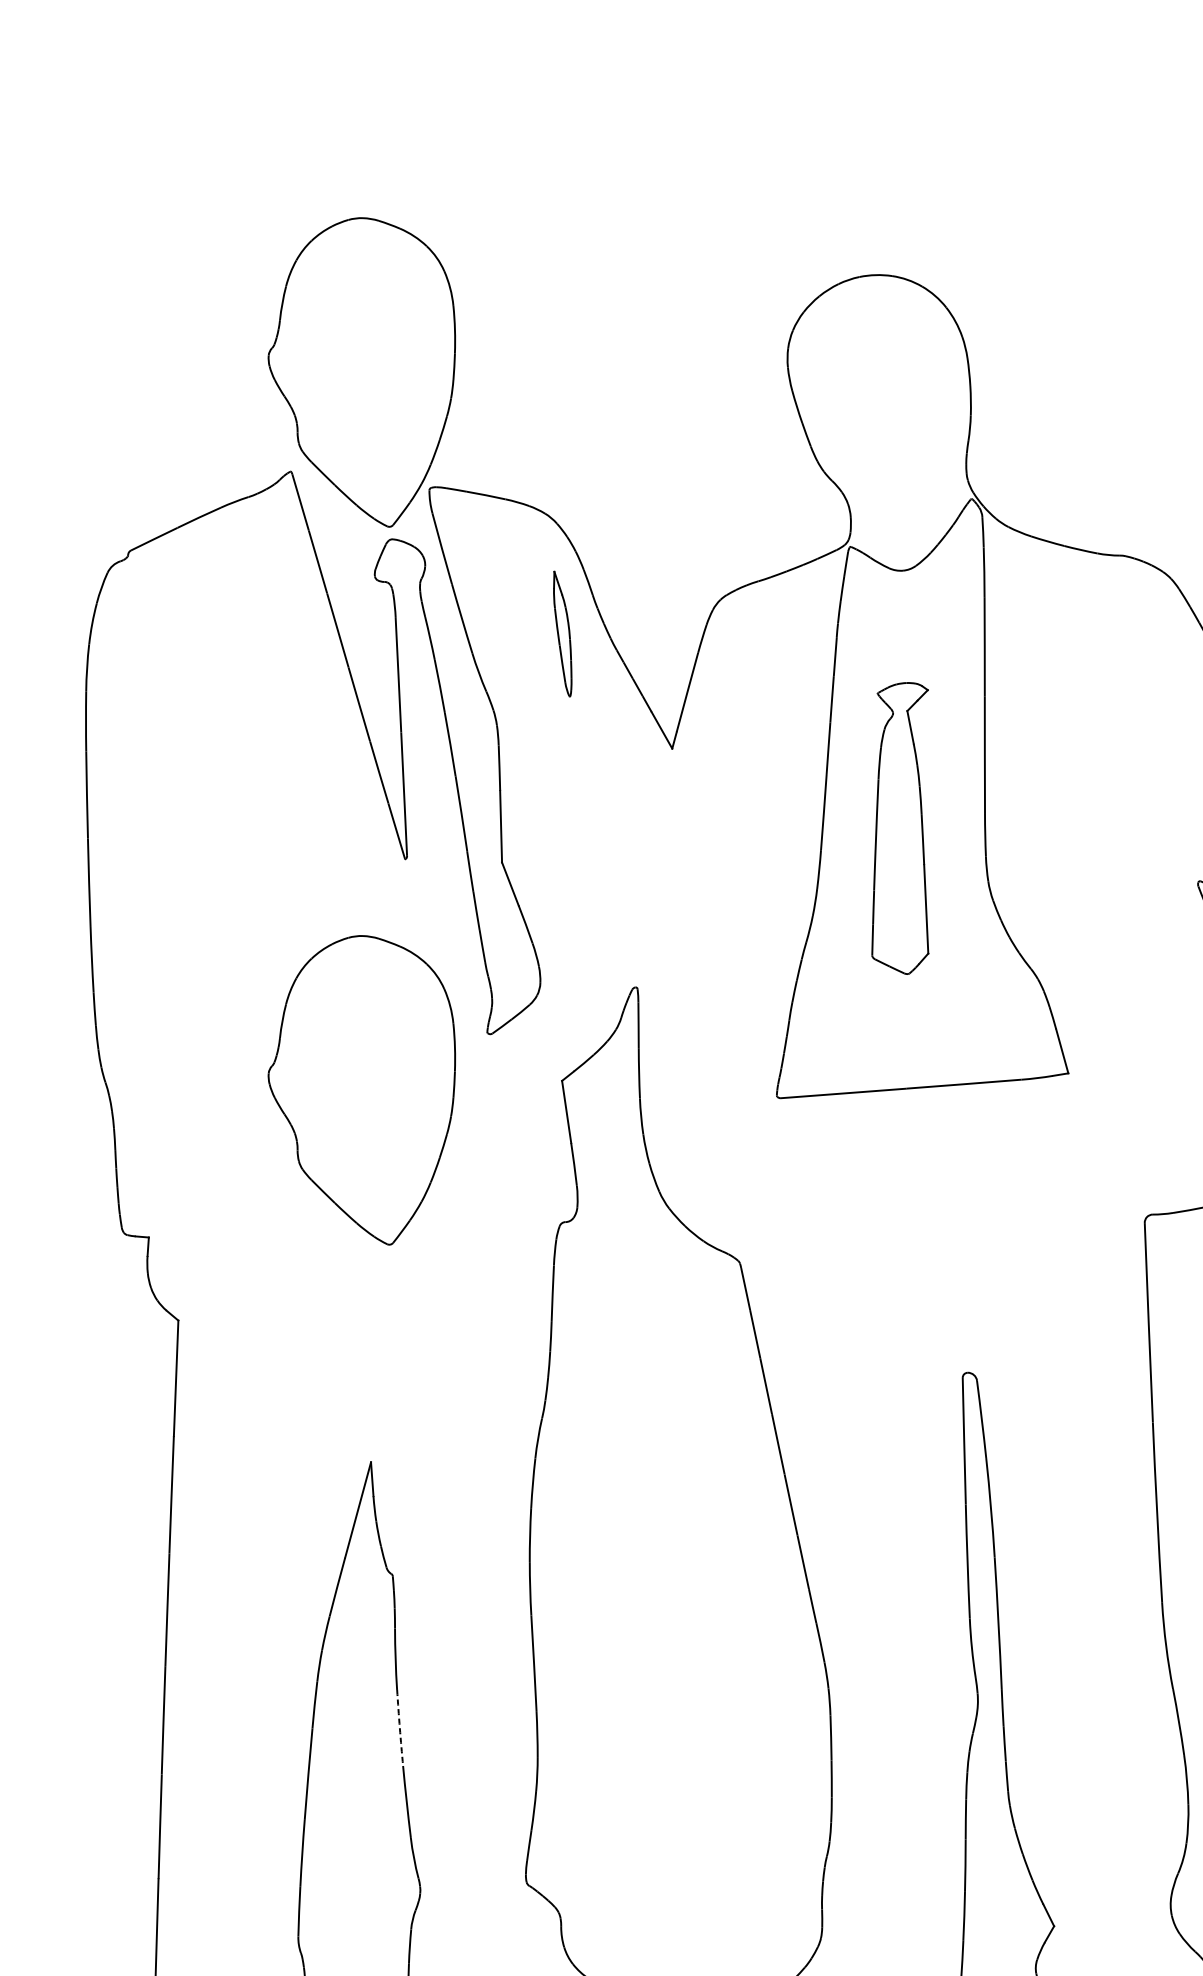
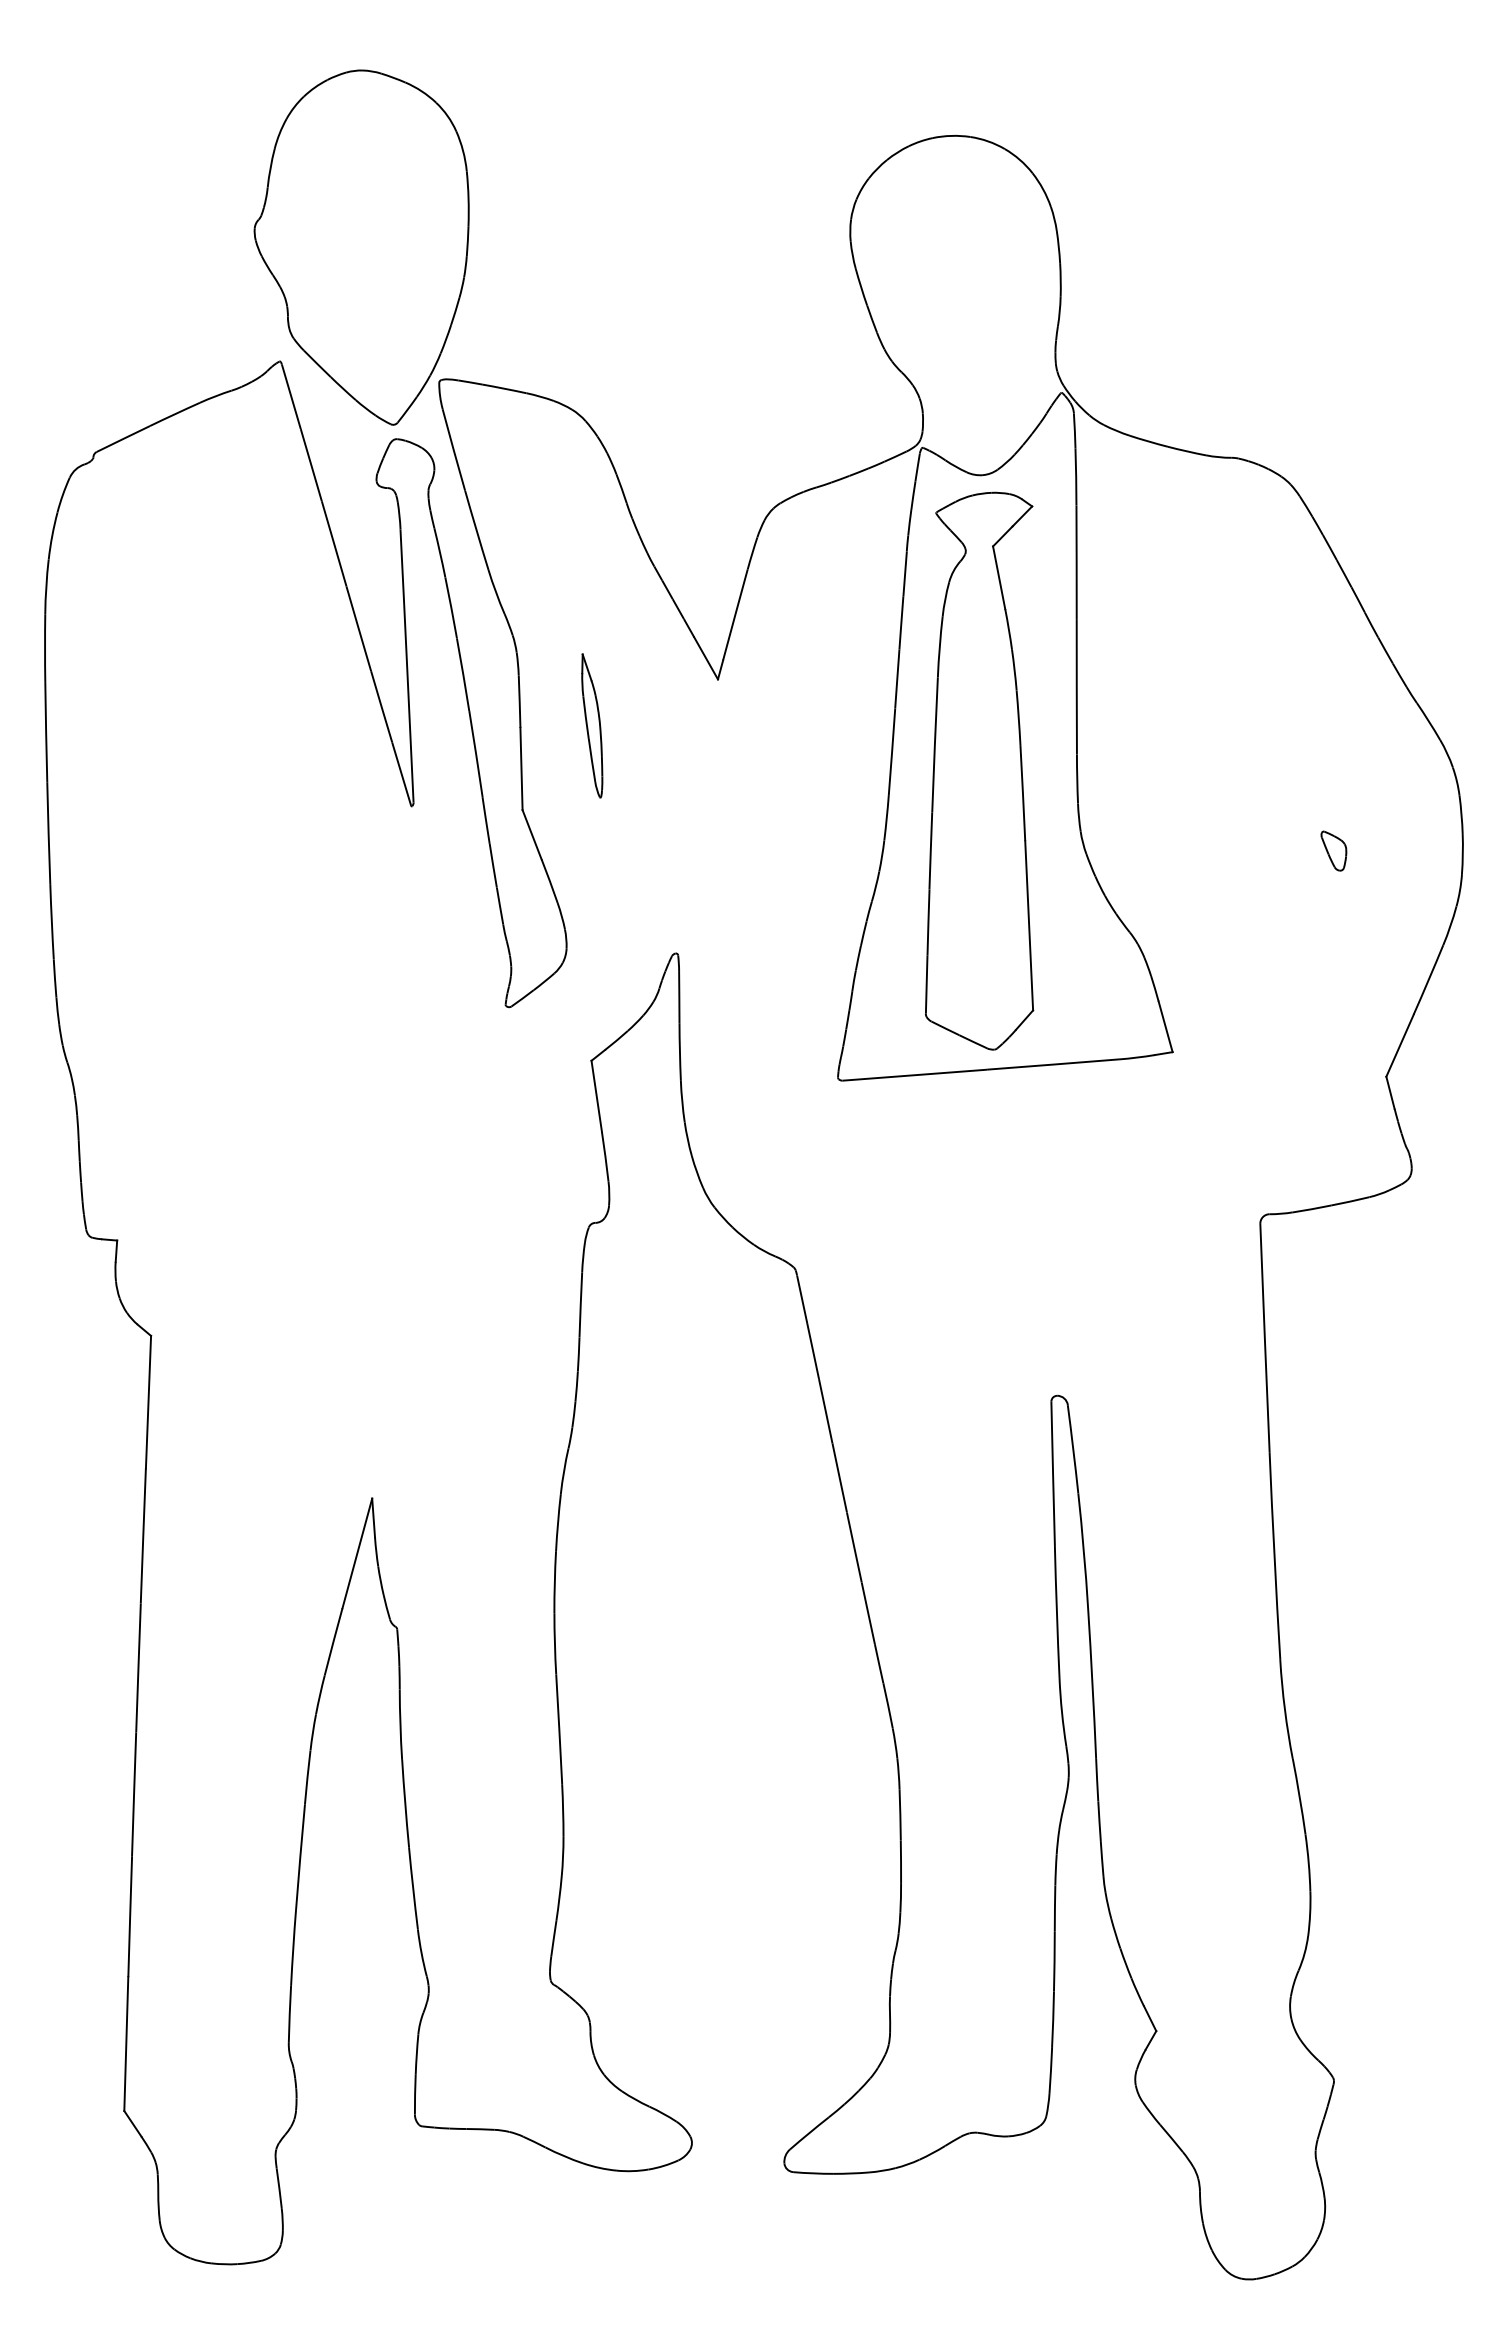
part: (562, 633) -> (592, 725), moved
part: (900, 827) -> (979, 770), size x1.67
part: (361, 1090) -> (361, 1071), removed
arc: (400, 1727) -> (405, 1803), dashed -> solid

